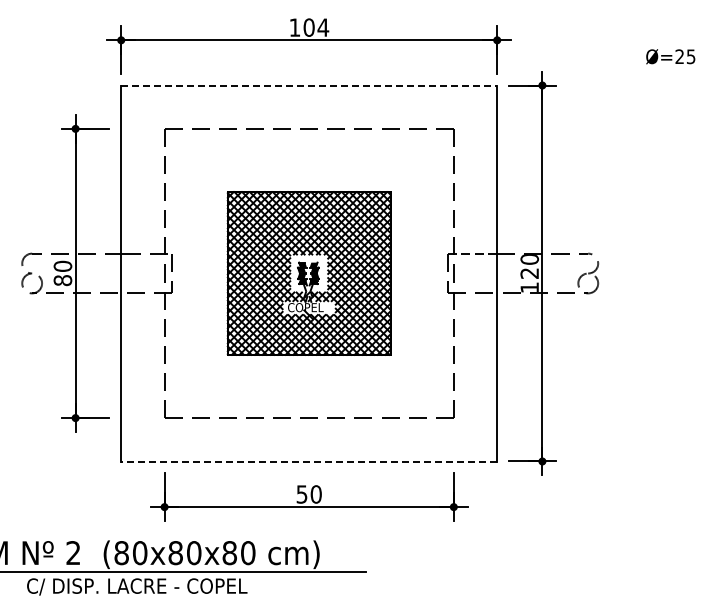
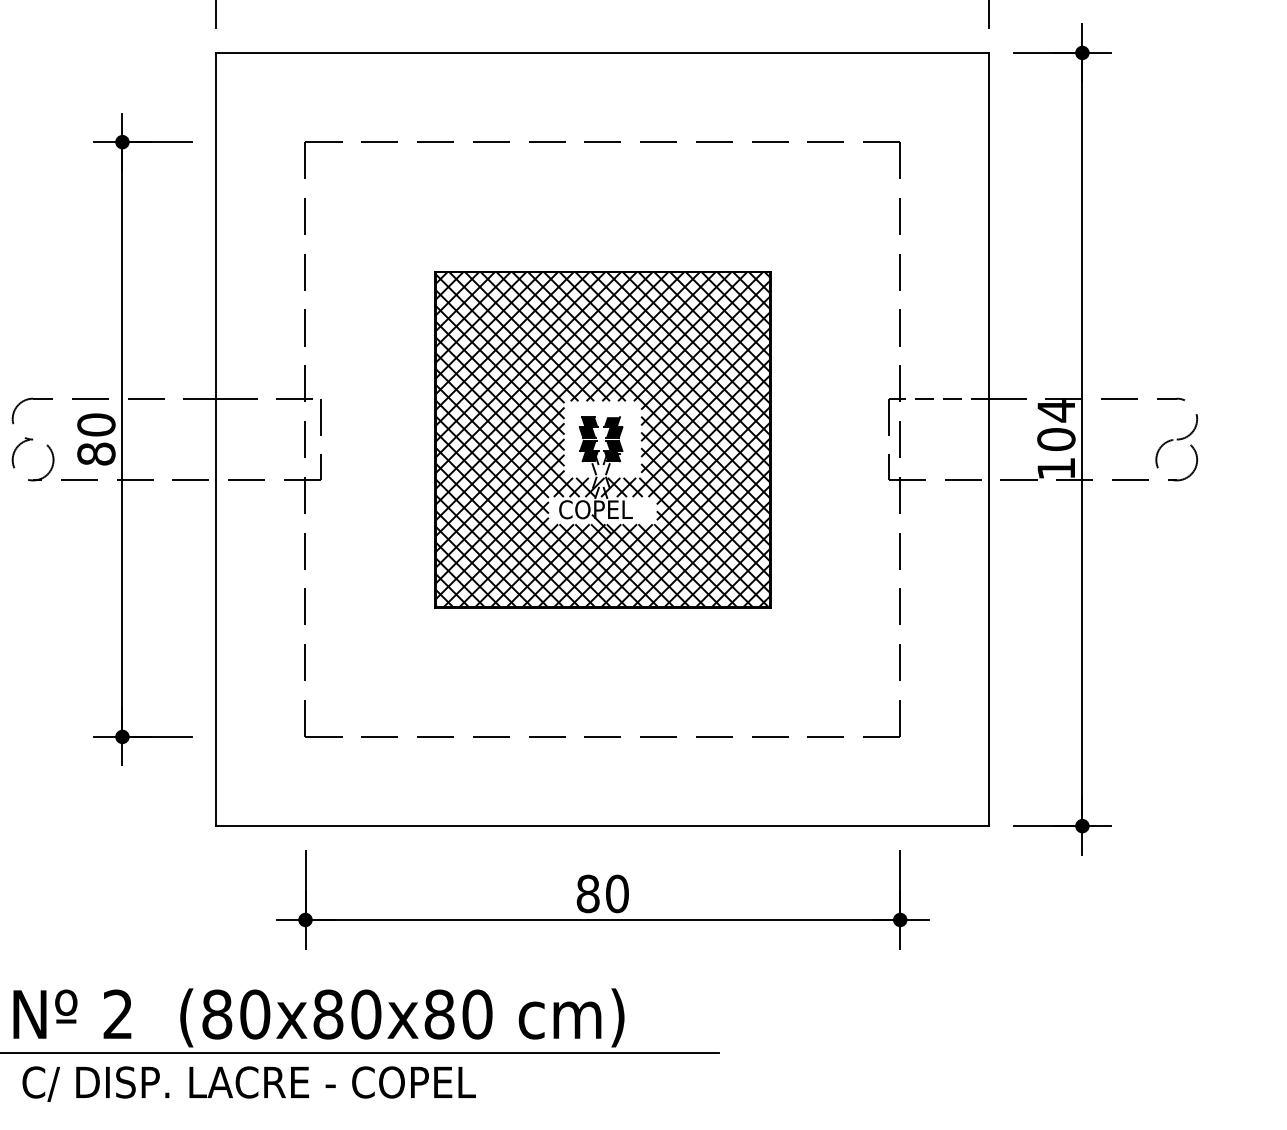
line: (309, 85) -> (603, 52), dashed -> solid
text: (529, 266) -> (1055, 425), 120 -> 104
line: (309, 461) -> (603, 826), dashed -> solid
text: (301, 494) -> (587, 894), 50 -> 80

